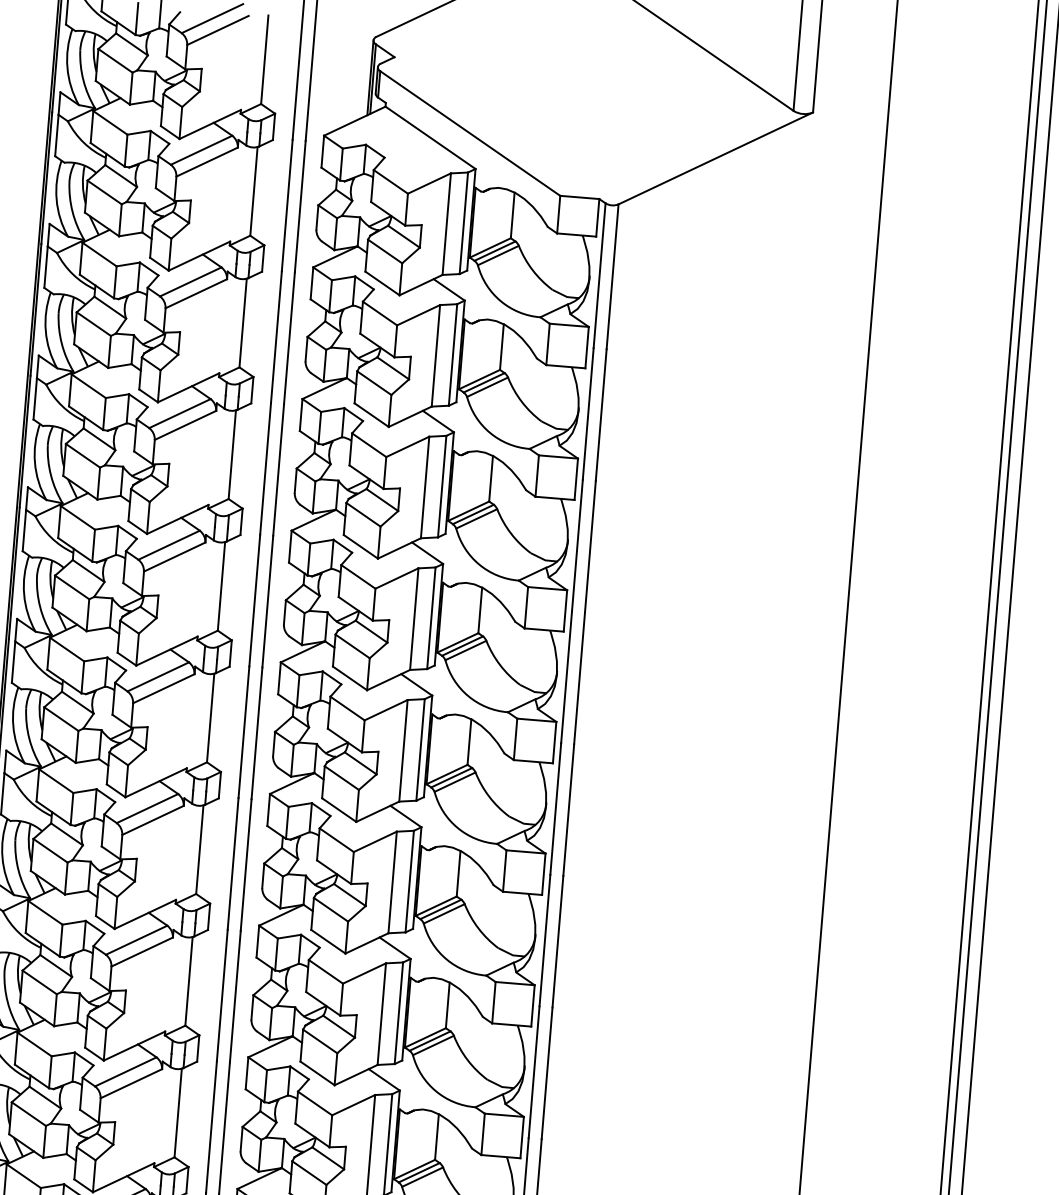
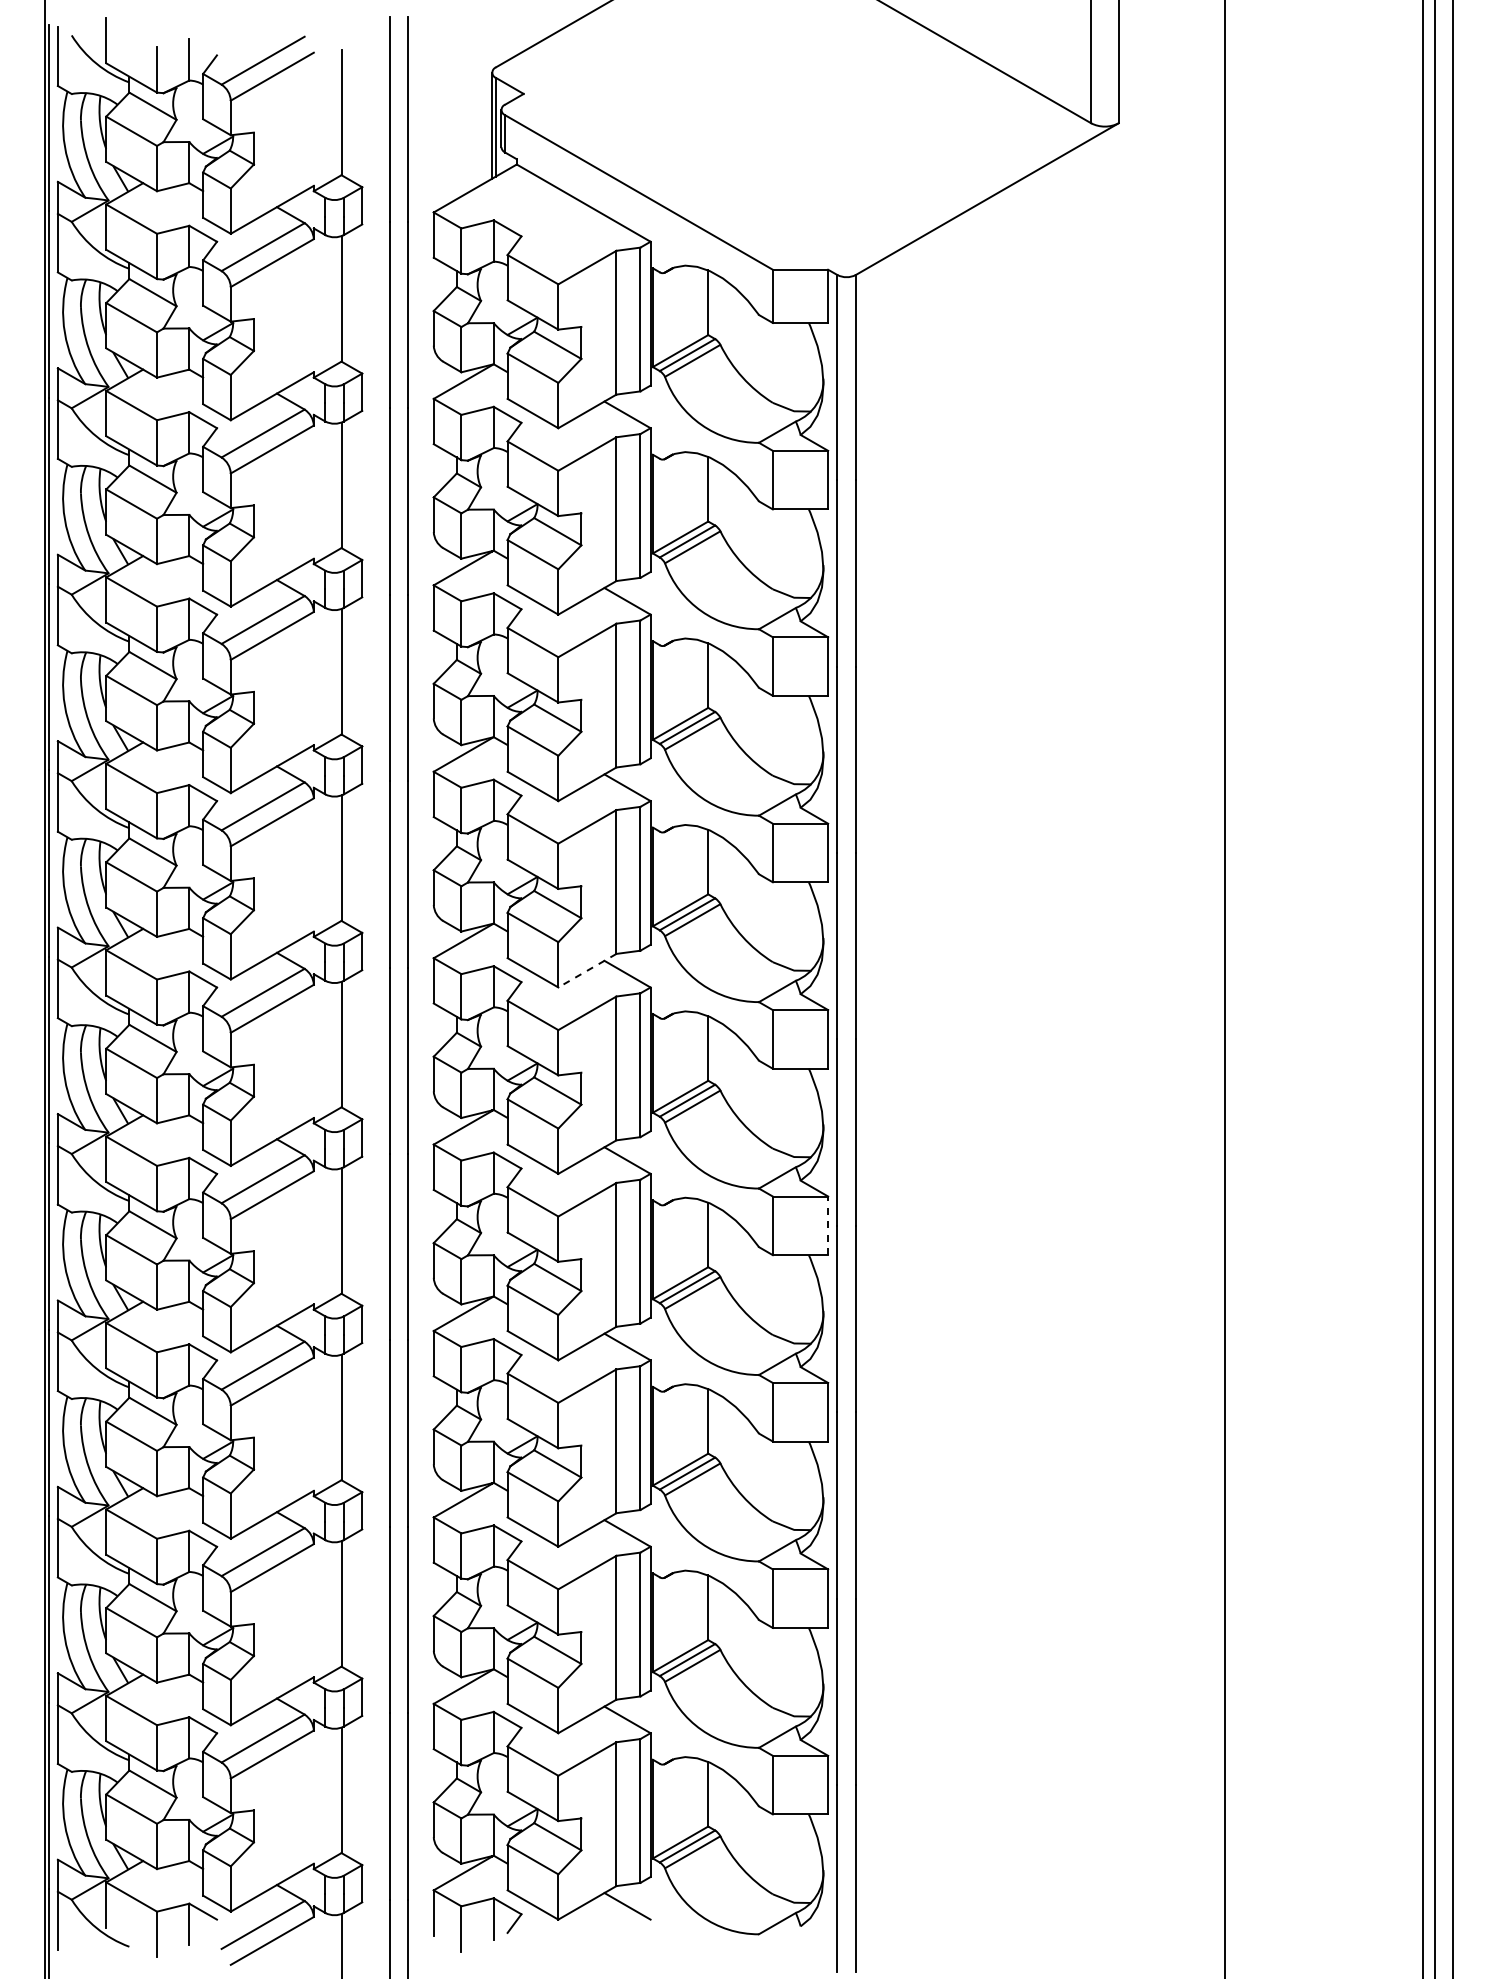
line: (388, 679) -> (587, 970), solid -> dashed
line: (544, 874) -> (828, 1225), solid -> dashed

